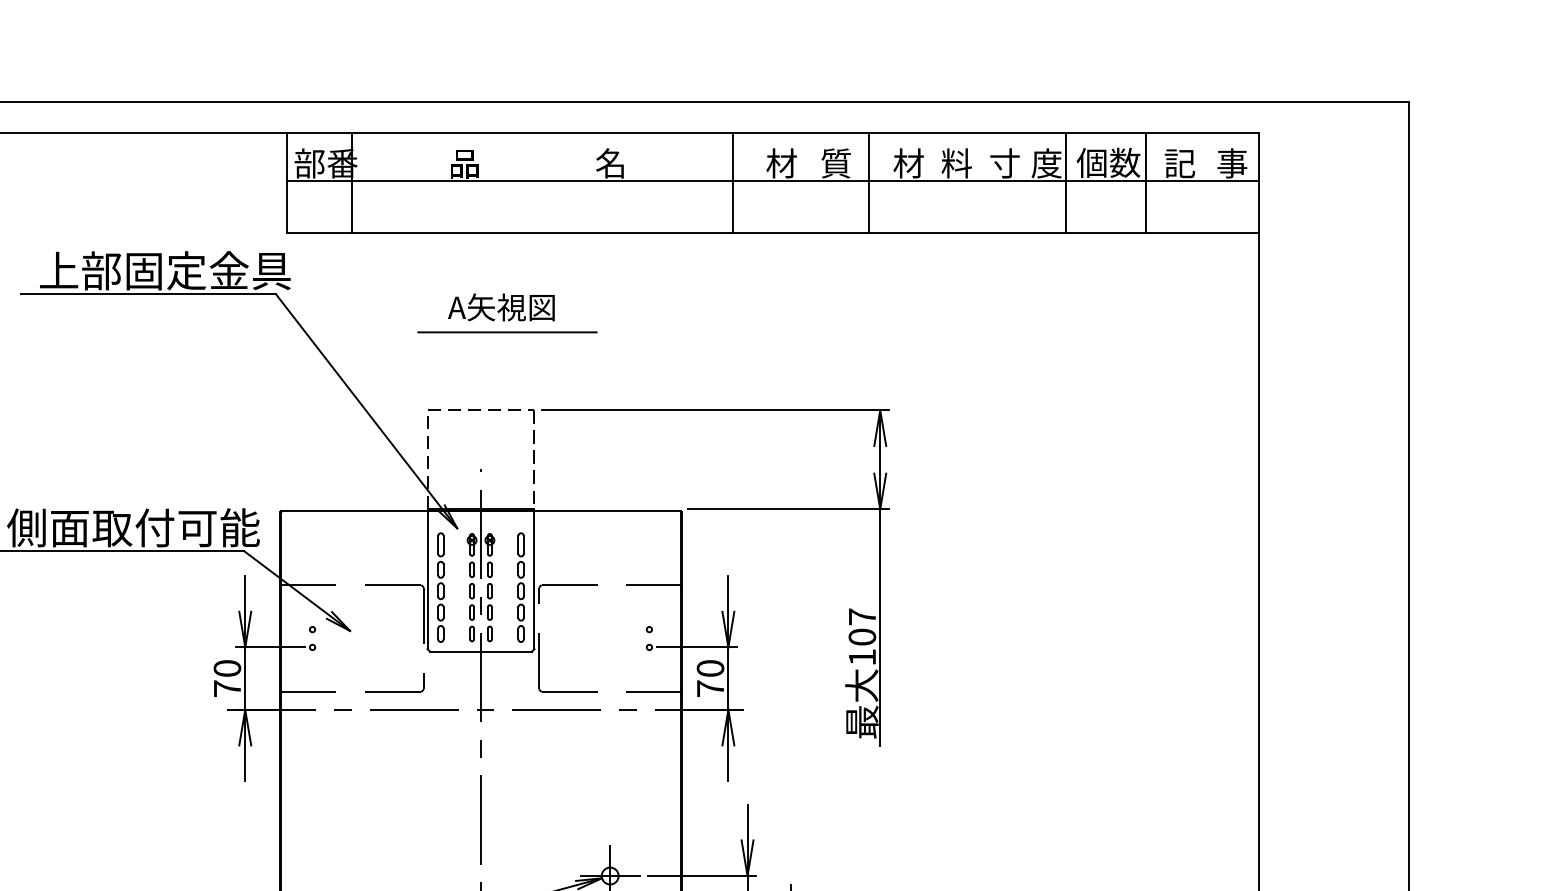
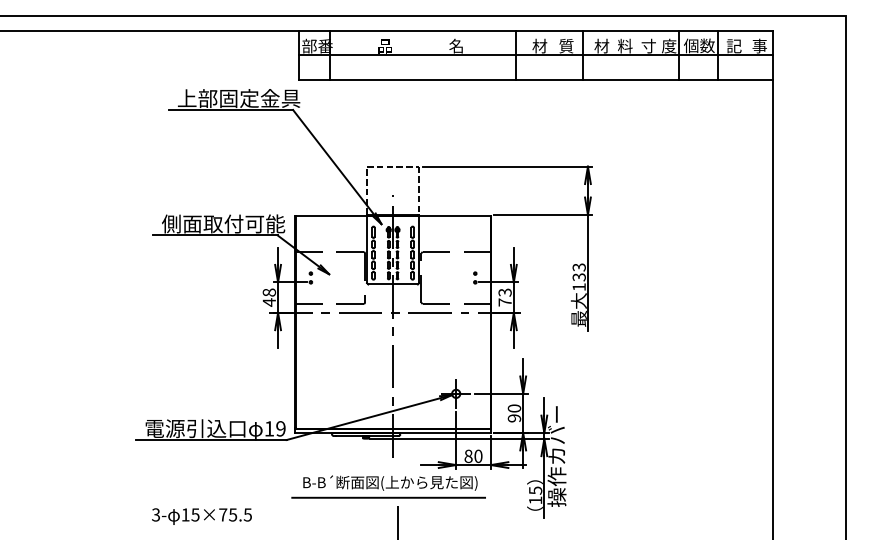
part: (506, 313) -> (405, 119), removed
text: (860, 627) -> (578, 272), 107 -> 133
text: (709, 668) -> (504, 292), 70 -> 73
text: (225, 678) -> (268, 297), 70 -> 48

